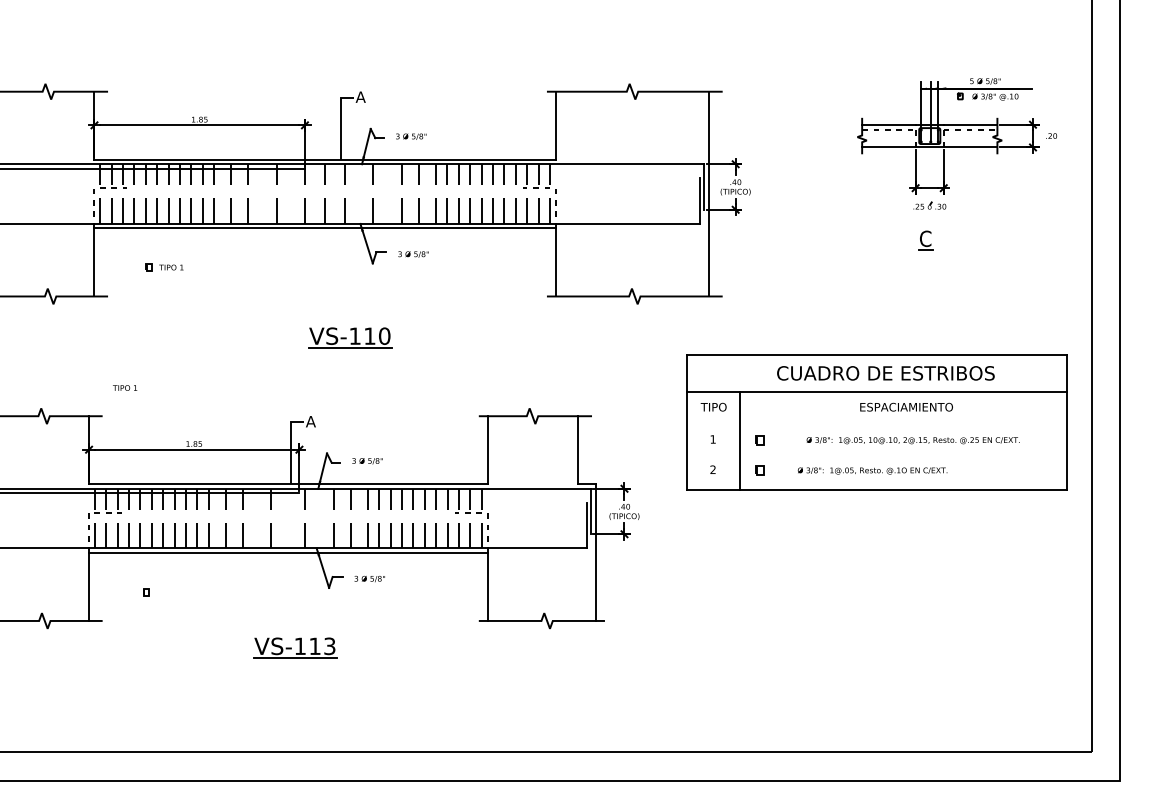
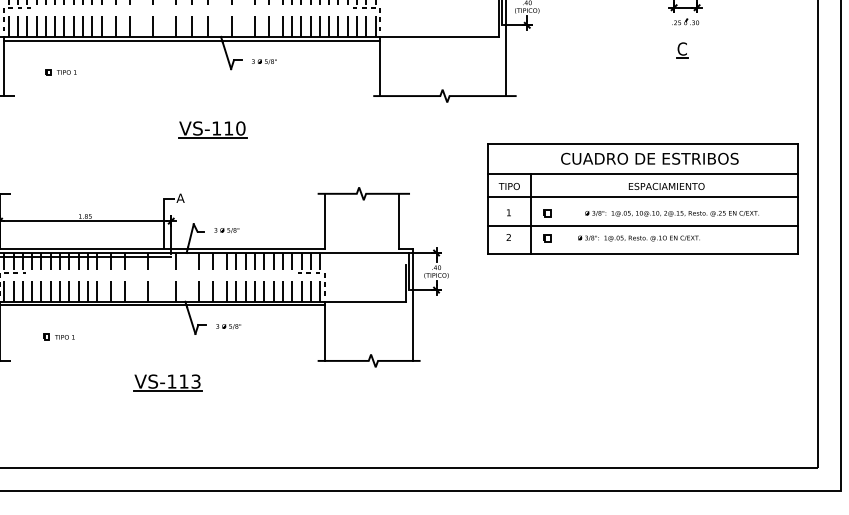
text: (125, 387) -> (65, 336), moved
line: (877, 420) -> (643, 197), added
line: (877, 455) -> (643, 225), added

